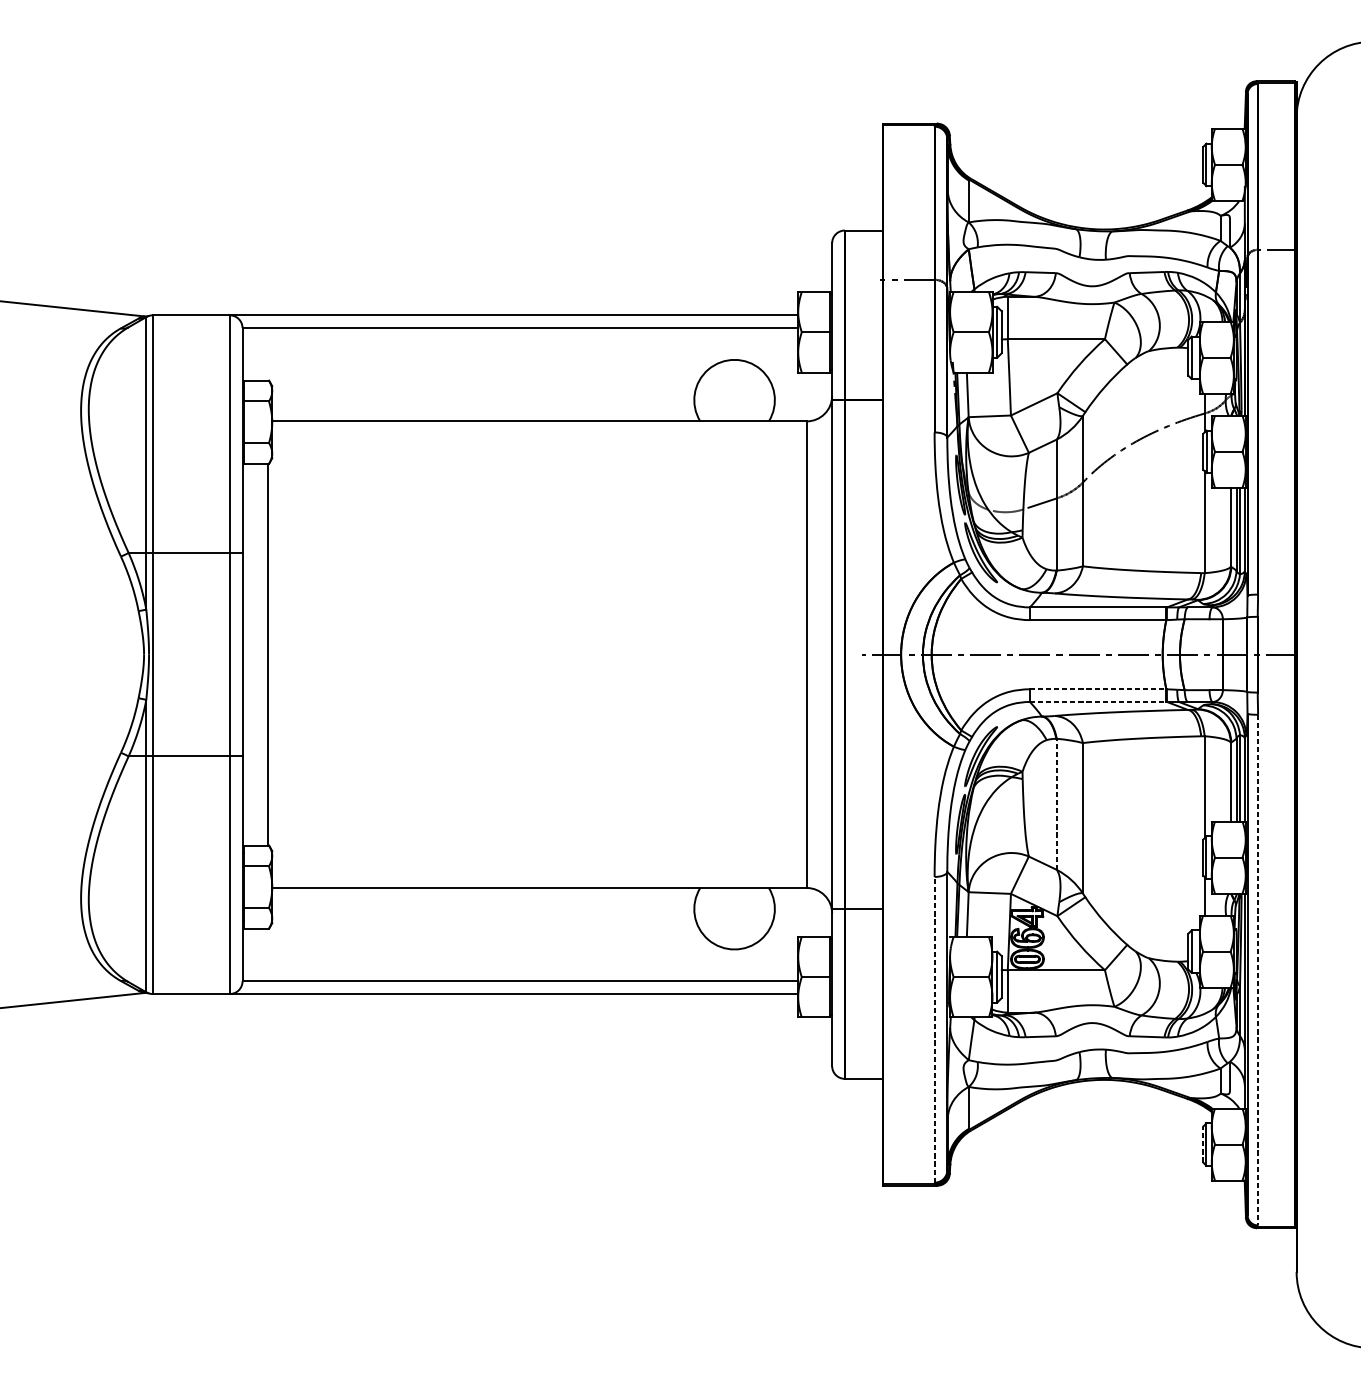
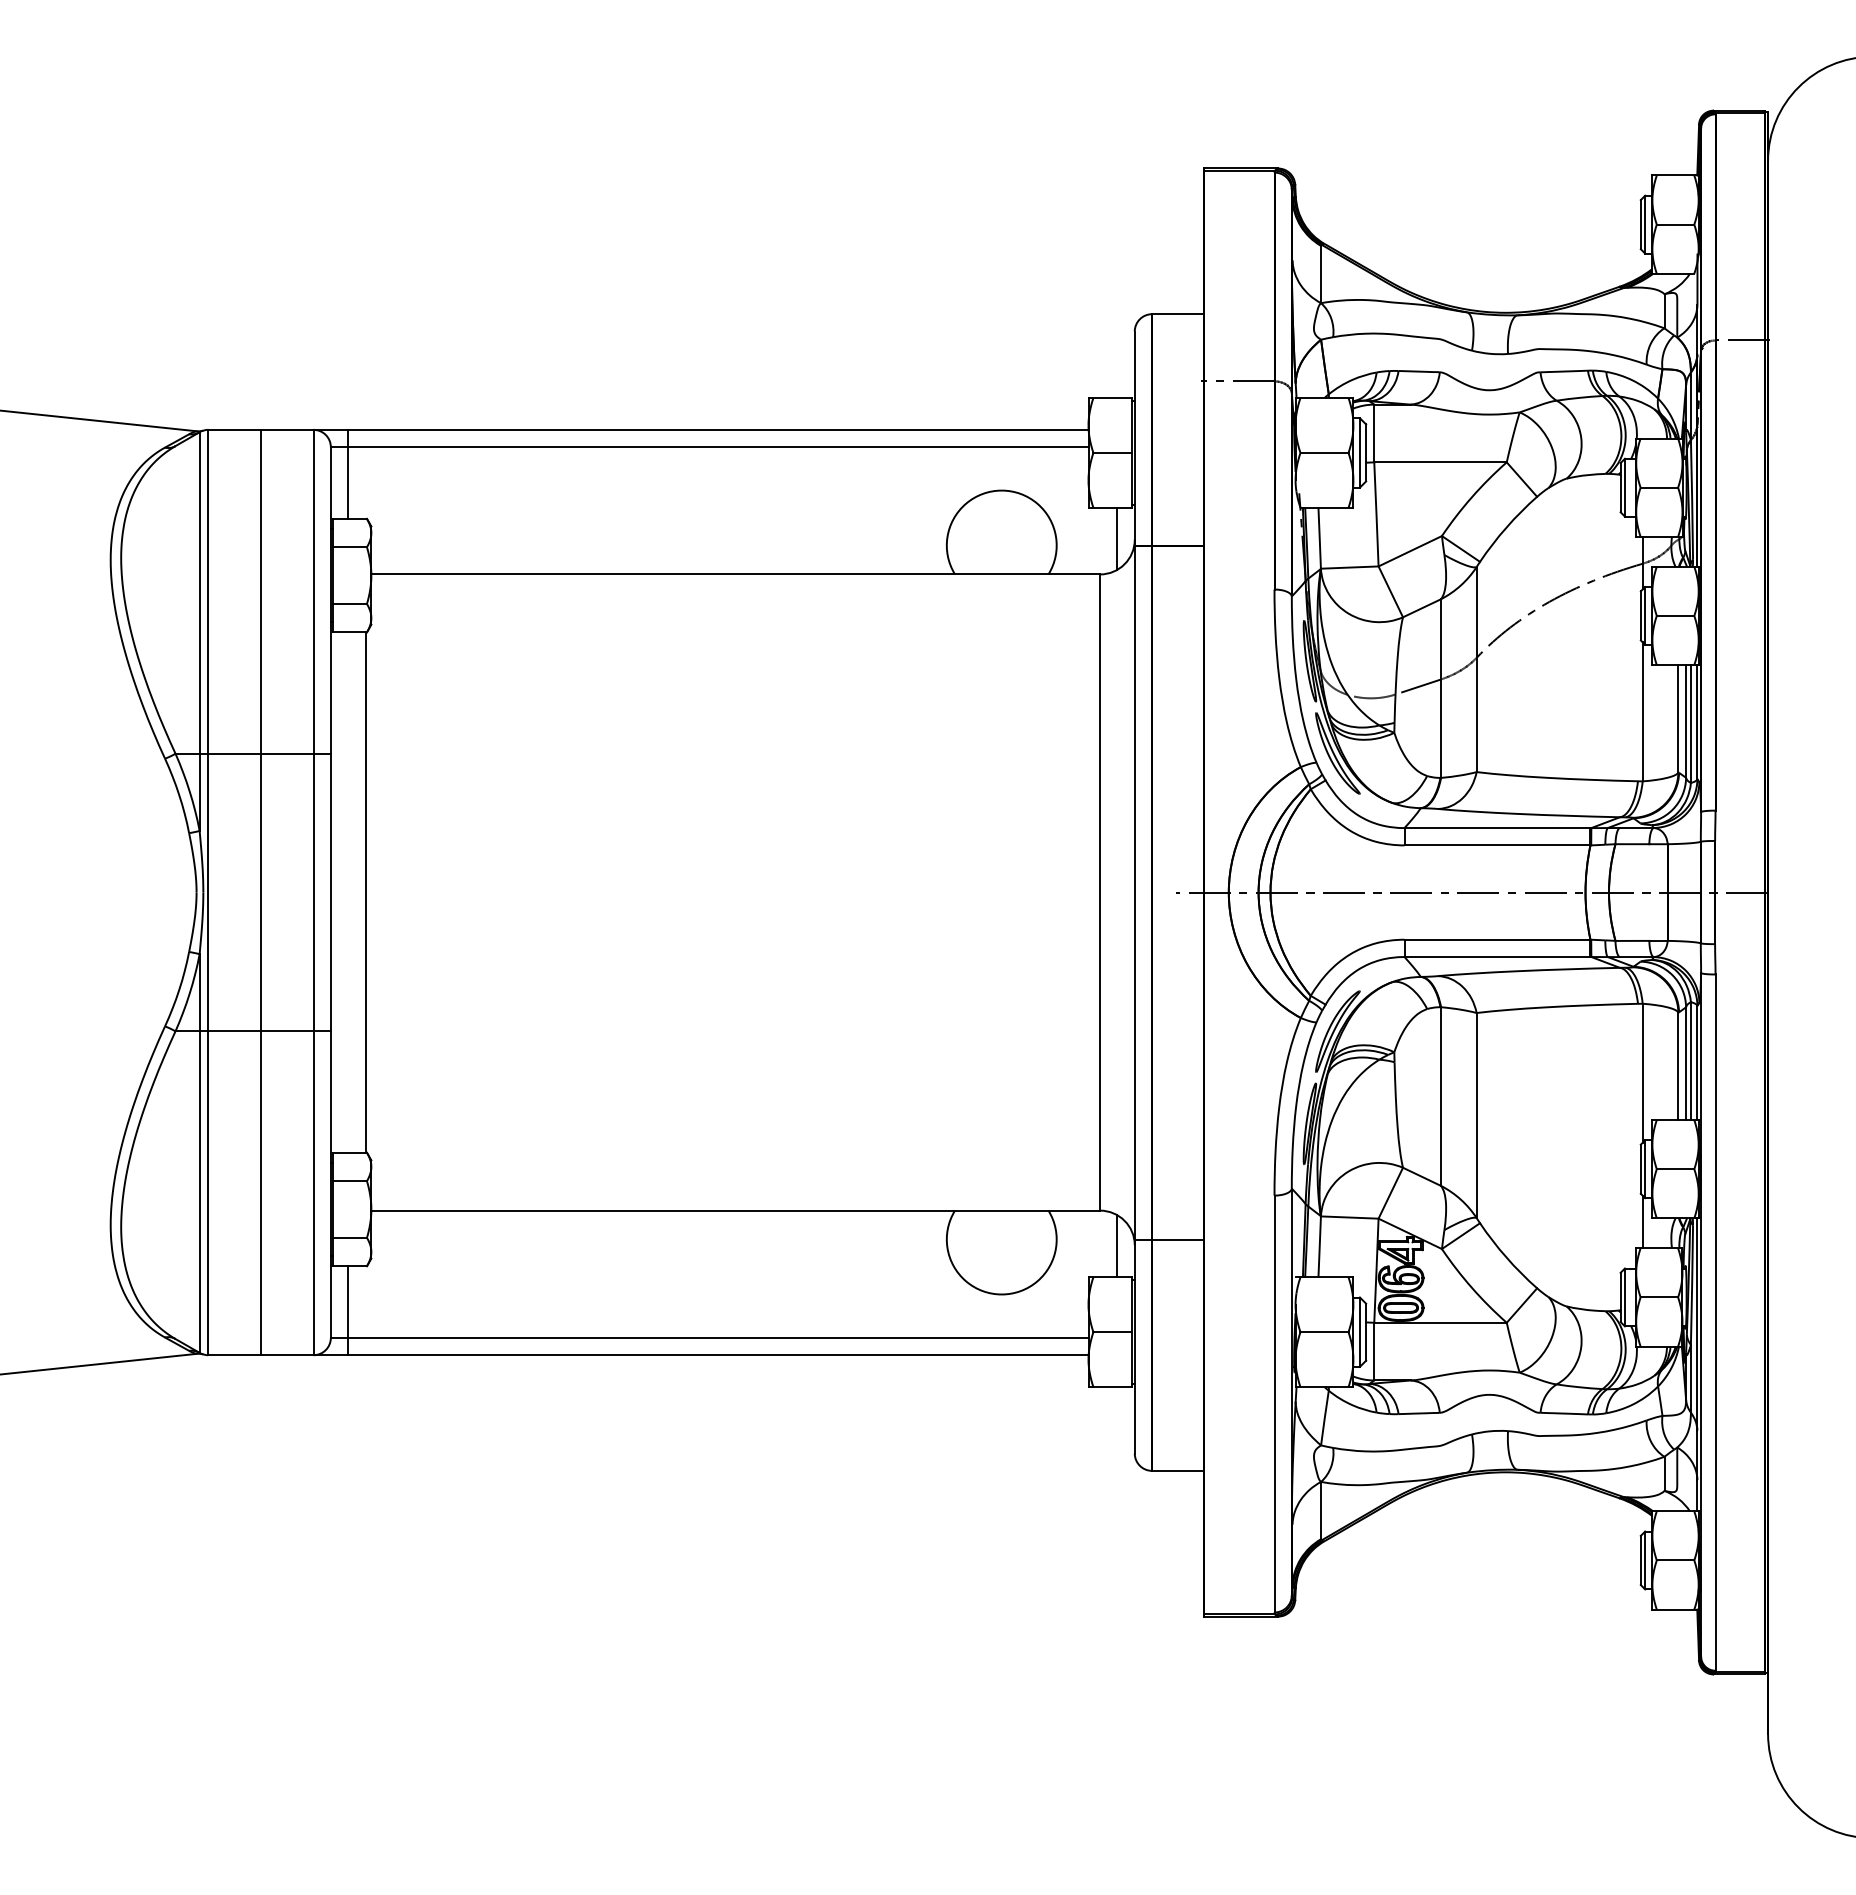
line: (255, 347) -> (348, 473), added
line: (819, 395) -> (1117, 538), added
line: (191, 654) -> (261, 892), added
line: (1098, 689) -> (1497, 939), dashed -> solid
line: (1098, 702) -> (1497, 957), dashed -> solid
line: (1057, 804) -> (1441, 1096), dashed -> solid
line: (819, 914) -> (1117, 1246), added
line: (255, 961) -> (348, 1310), added
line: (1258, 970) -> (1715, 1323), dashed -> solid
line: (934, 1029) -> (1274, 1403), dashed -> solid
line: (1203, 1144) -> (1640, 1560), dashed -> solid

